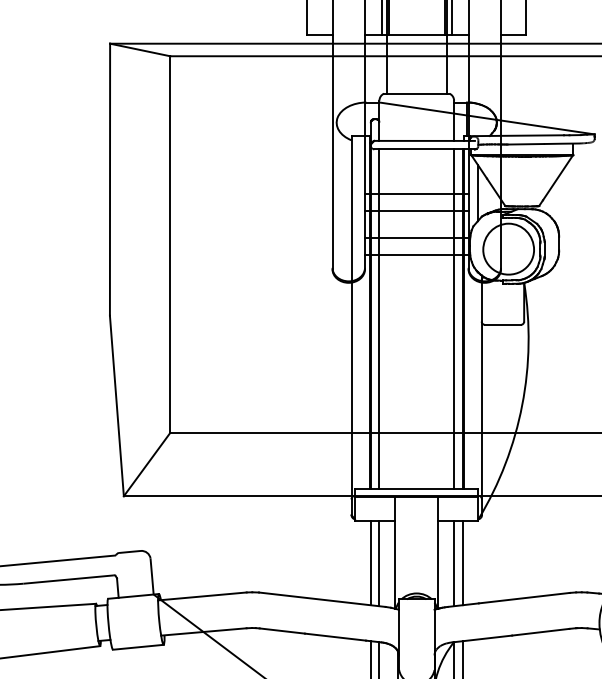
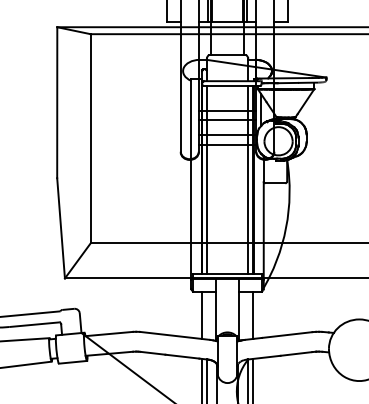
line: (378, 562) -> (206, 315), removed
line: (454, 562) -> (248, 315), removed

